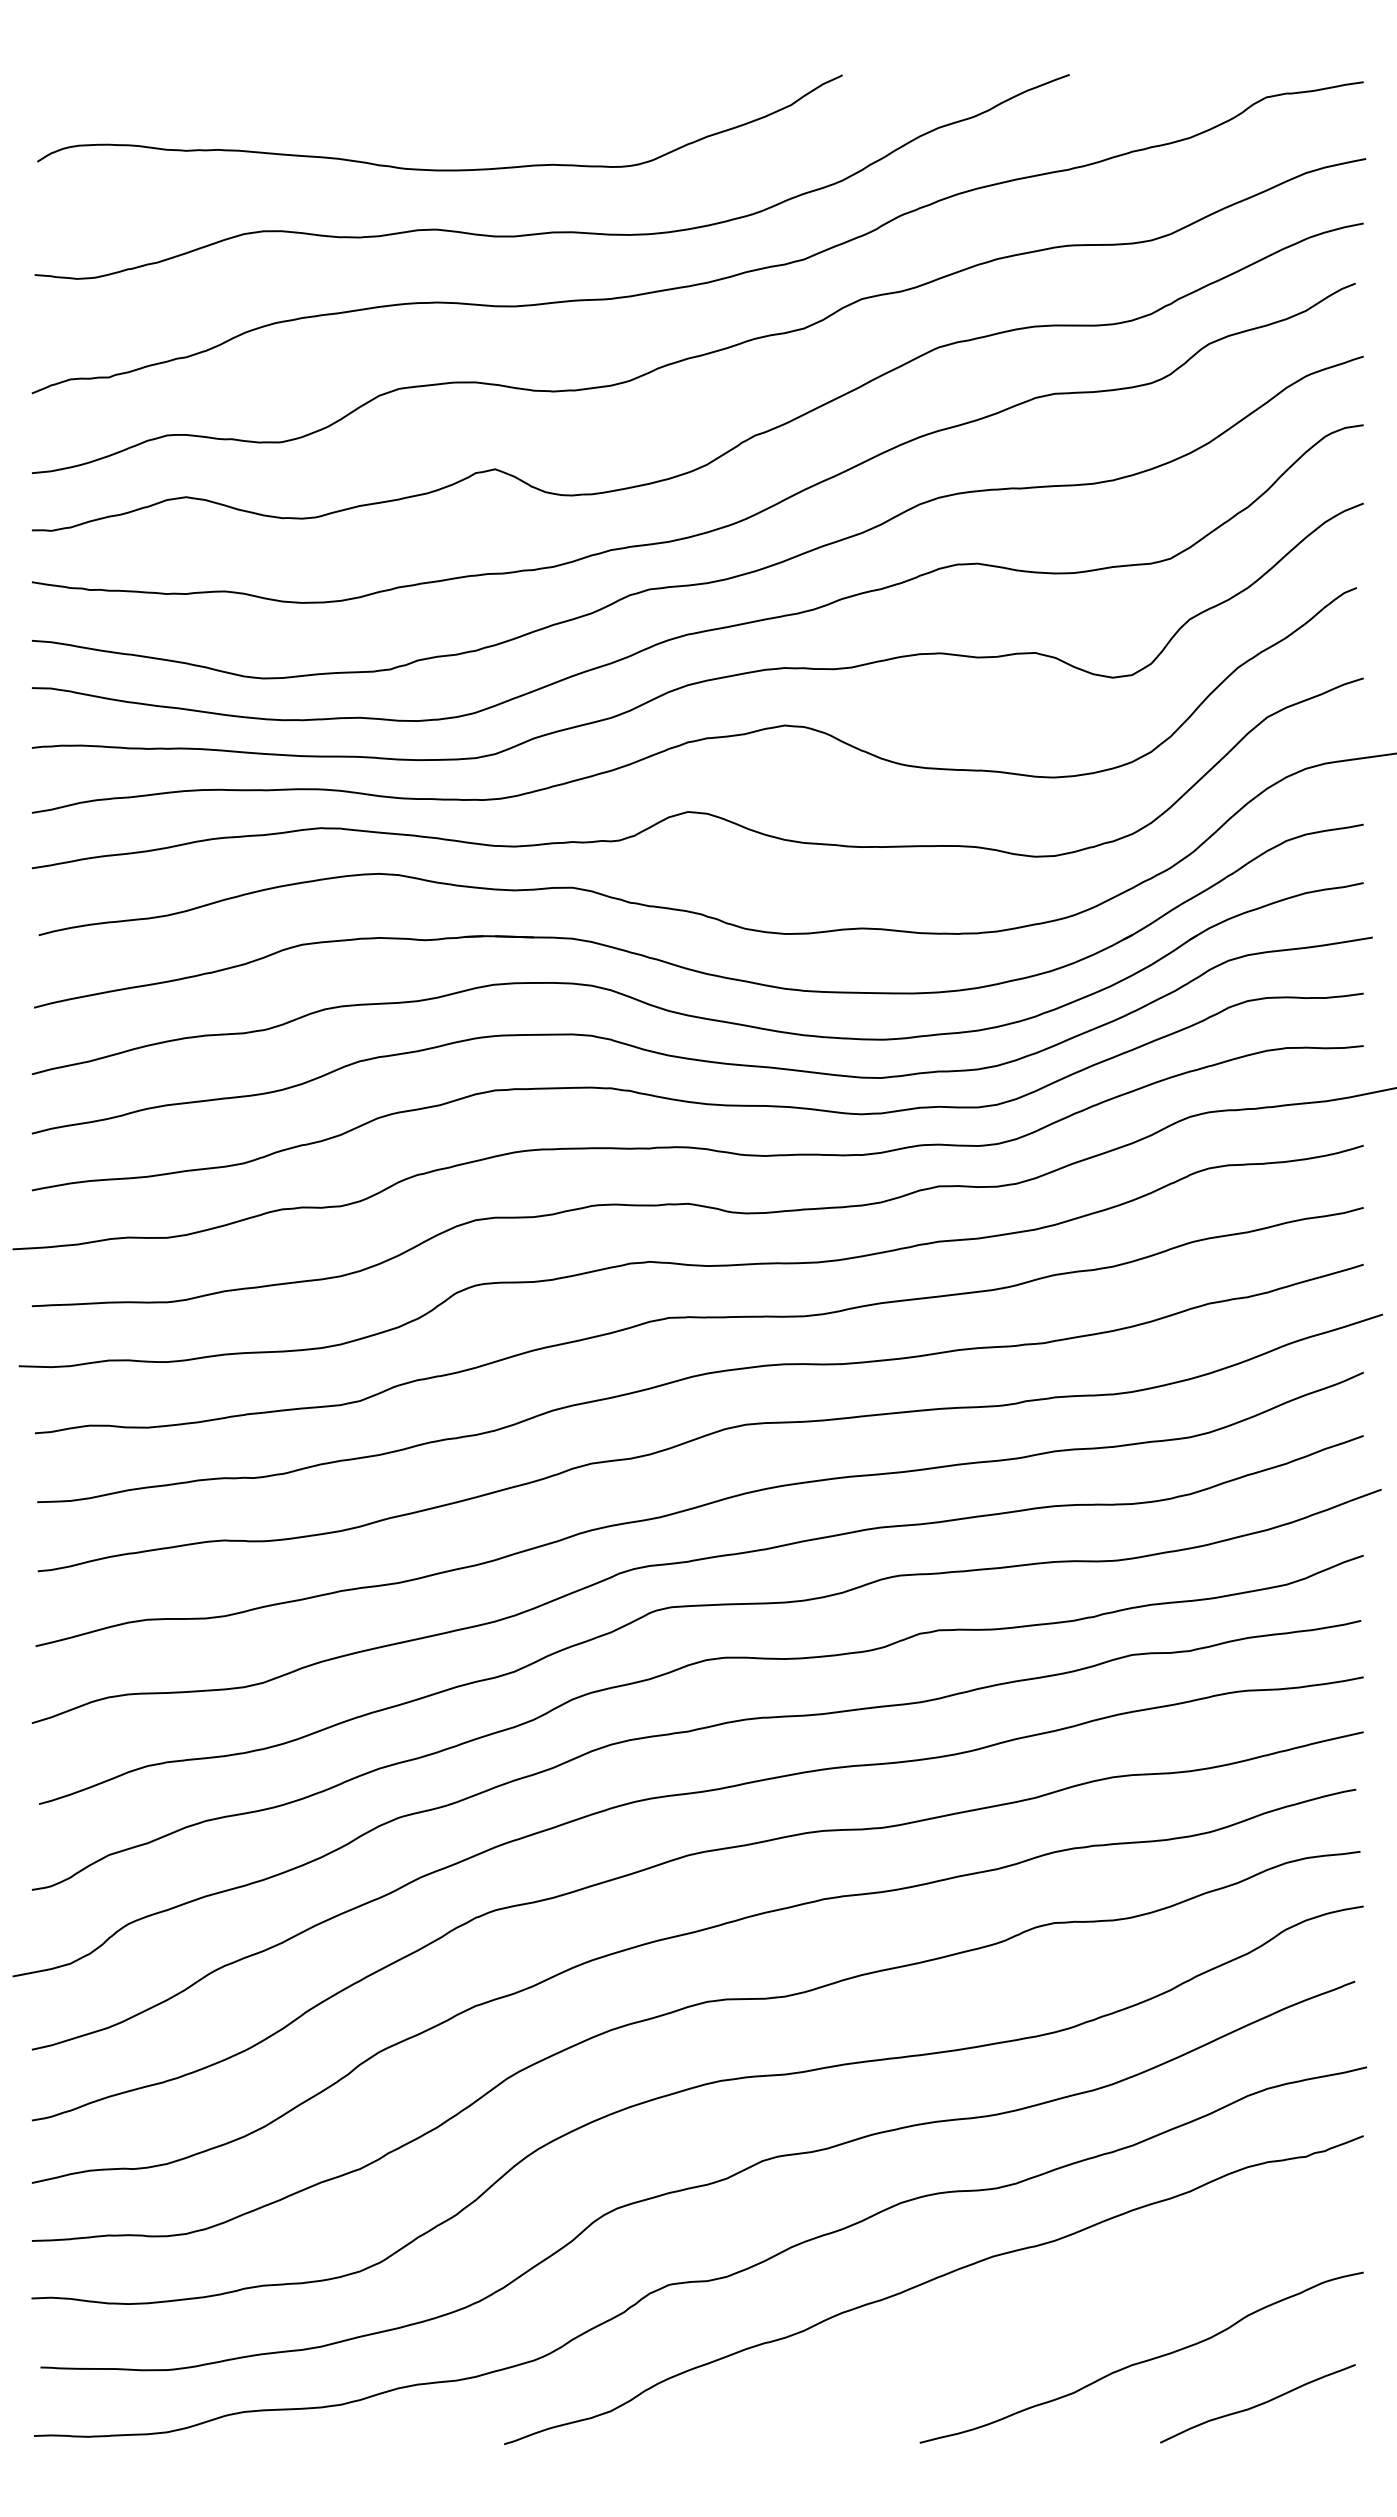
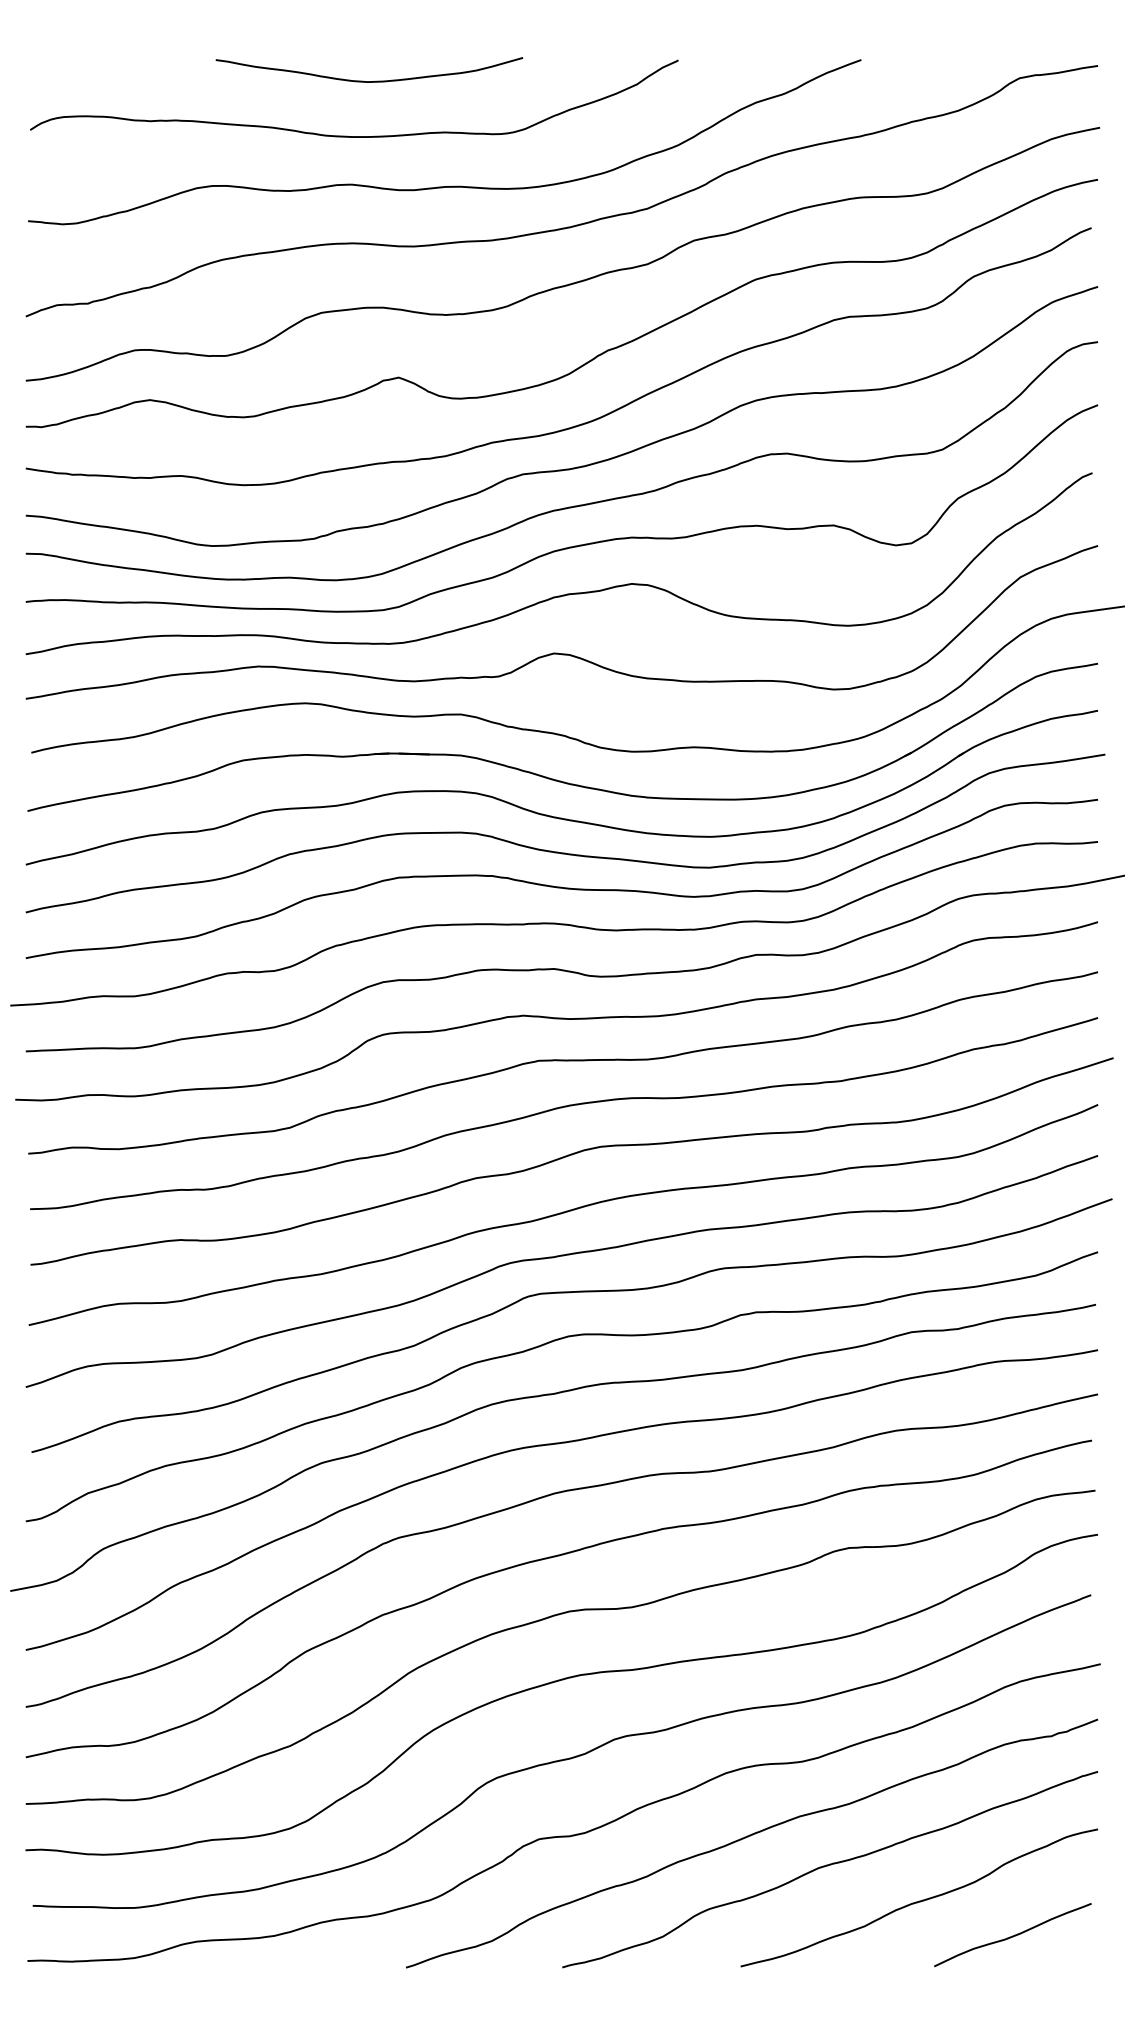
curve: (458, 101) -> (369, 81), added
curve: (1030, 2317) -> (829, 1865), added

